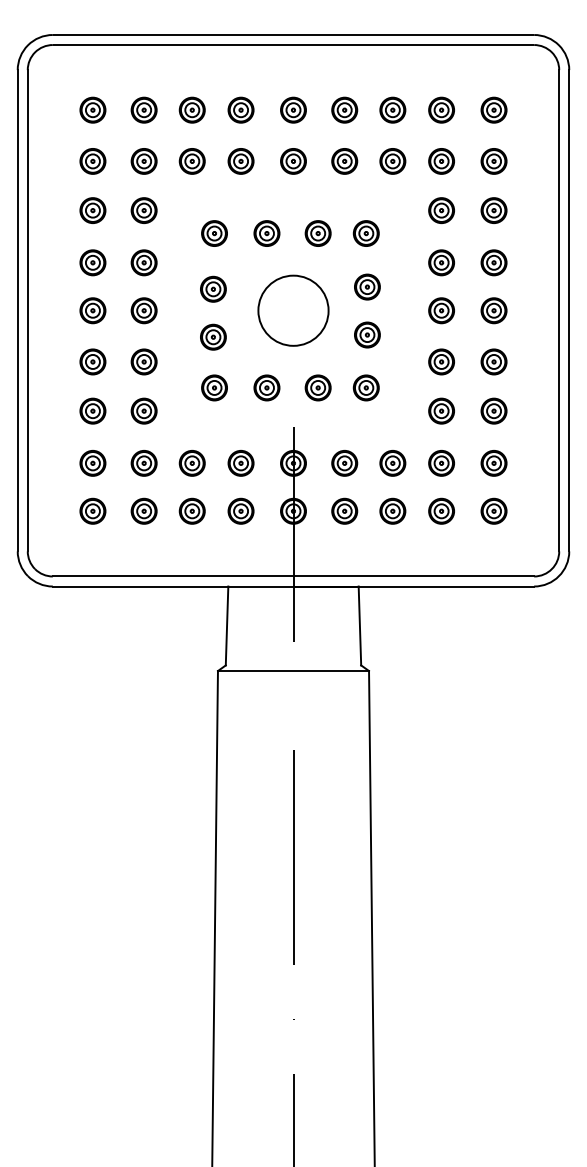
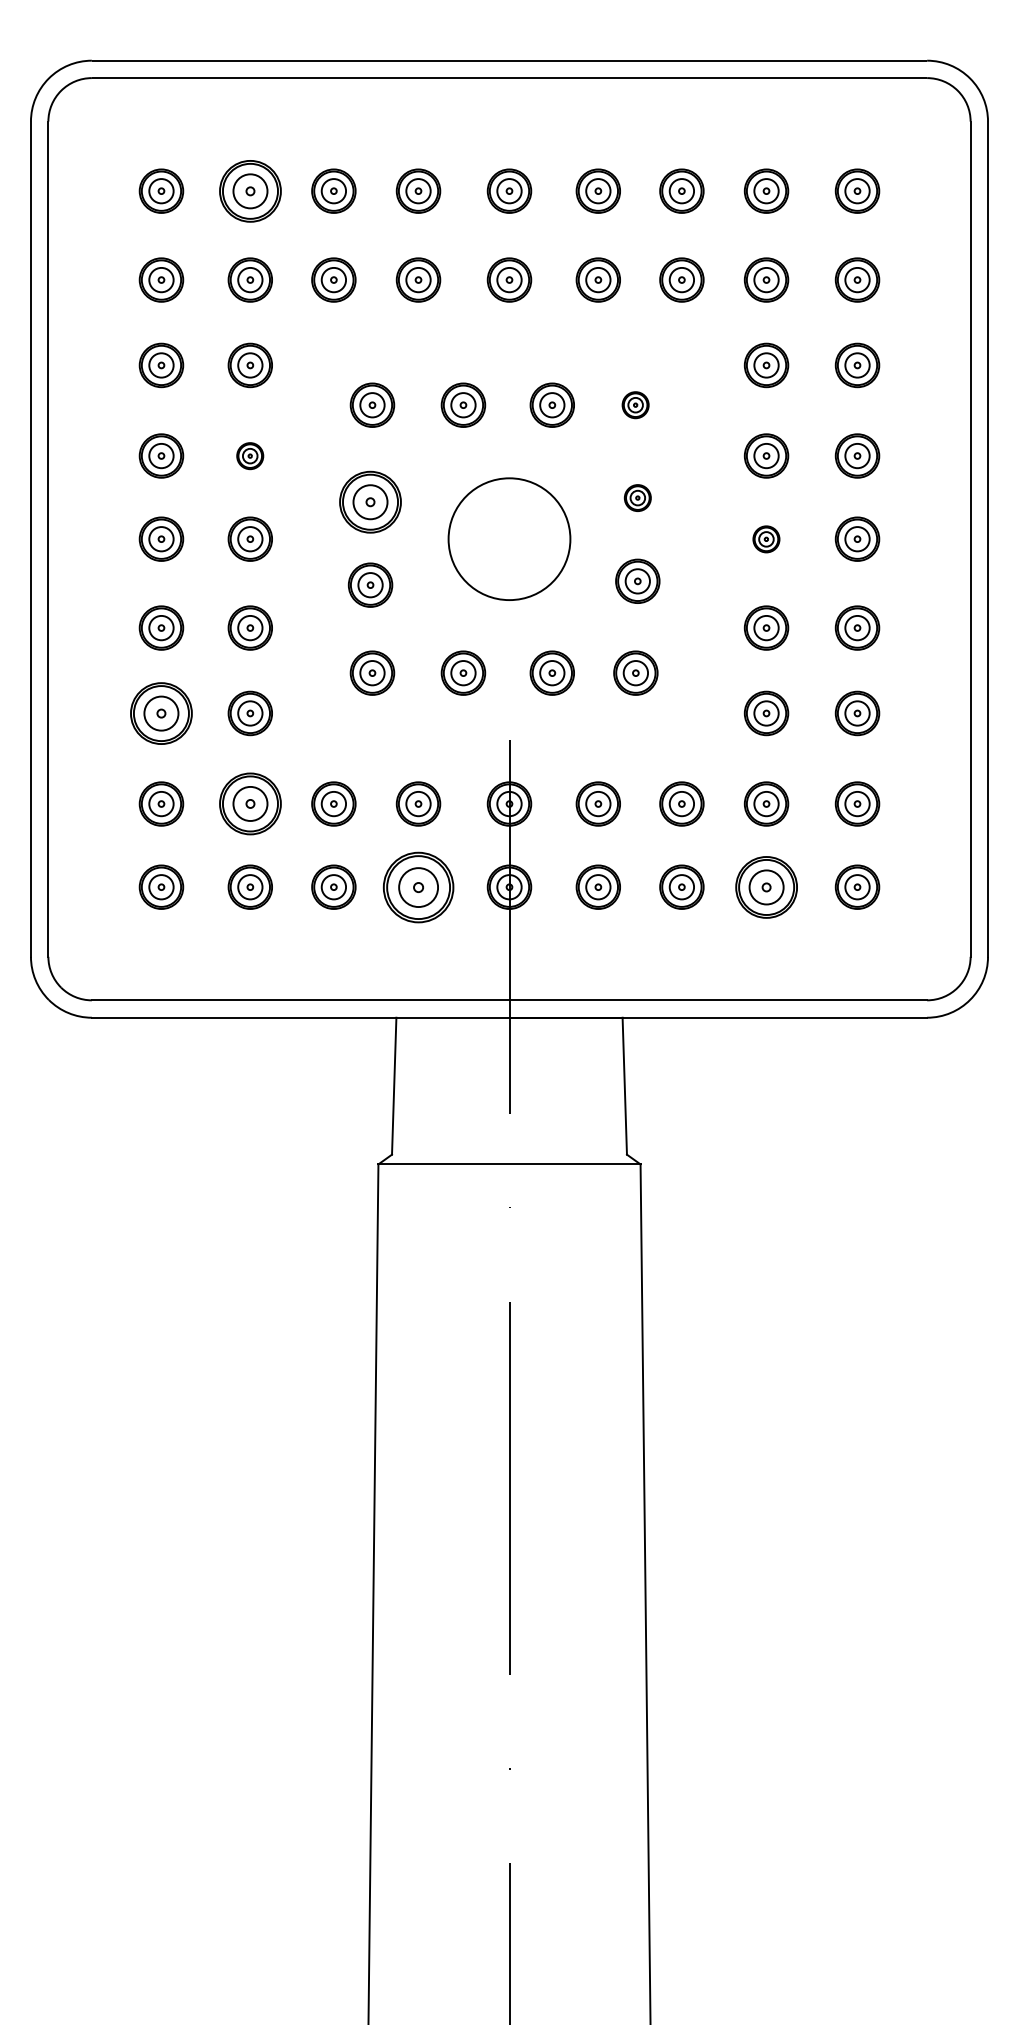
part: (143, 109) -> (249, 189), size x1.4
part: (365, 233) -> (634, 405), size x0.6
part: (143, 262) -> (249, 455), size x0.6
part: (367, 286) -> (637, 497), size x0.6
part: (213, 288) -> (370, 500), size x1.4
part: (441, 310) -> (766, 538), size x0.6
part: (92, 410) -> (160, 712), size x1.4
part: (143, 463) -> (249, 804), size x1.4
part: (240, 510) -> (417, 885), size x1.6
part: (441, 510) -> (766, 885), size x1.4

